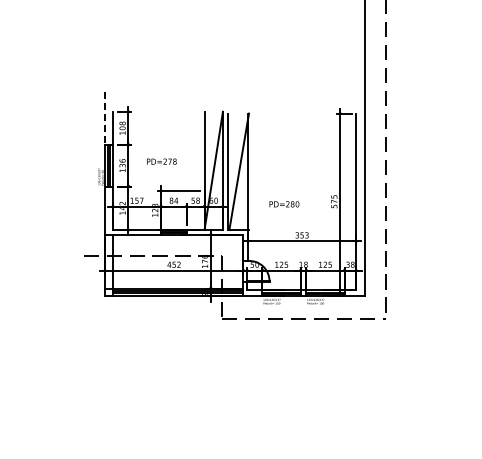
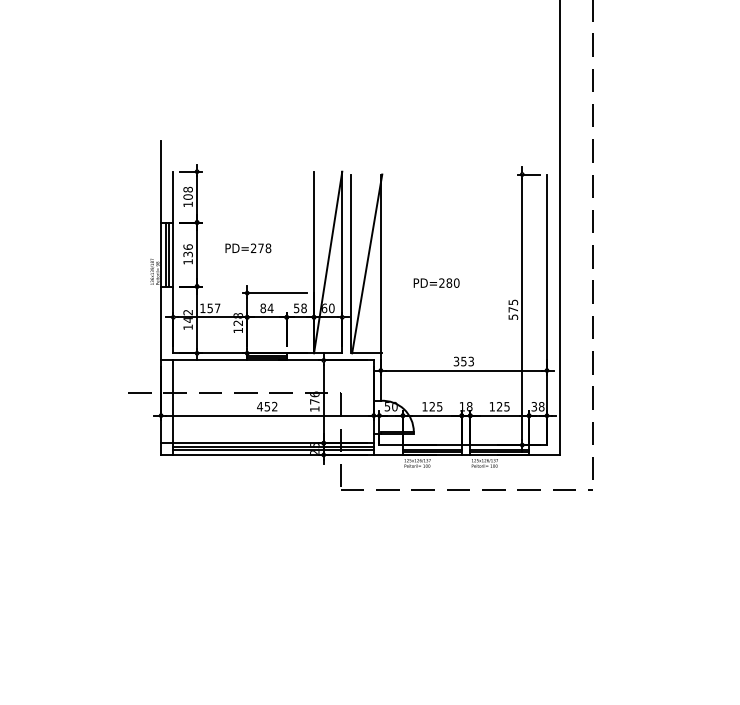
line: (104, 118) -> (160, 182), dashed -> solid
text: (284, 204) -> (436, 283), moved

